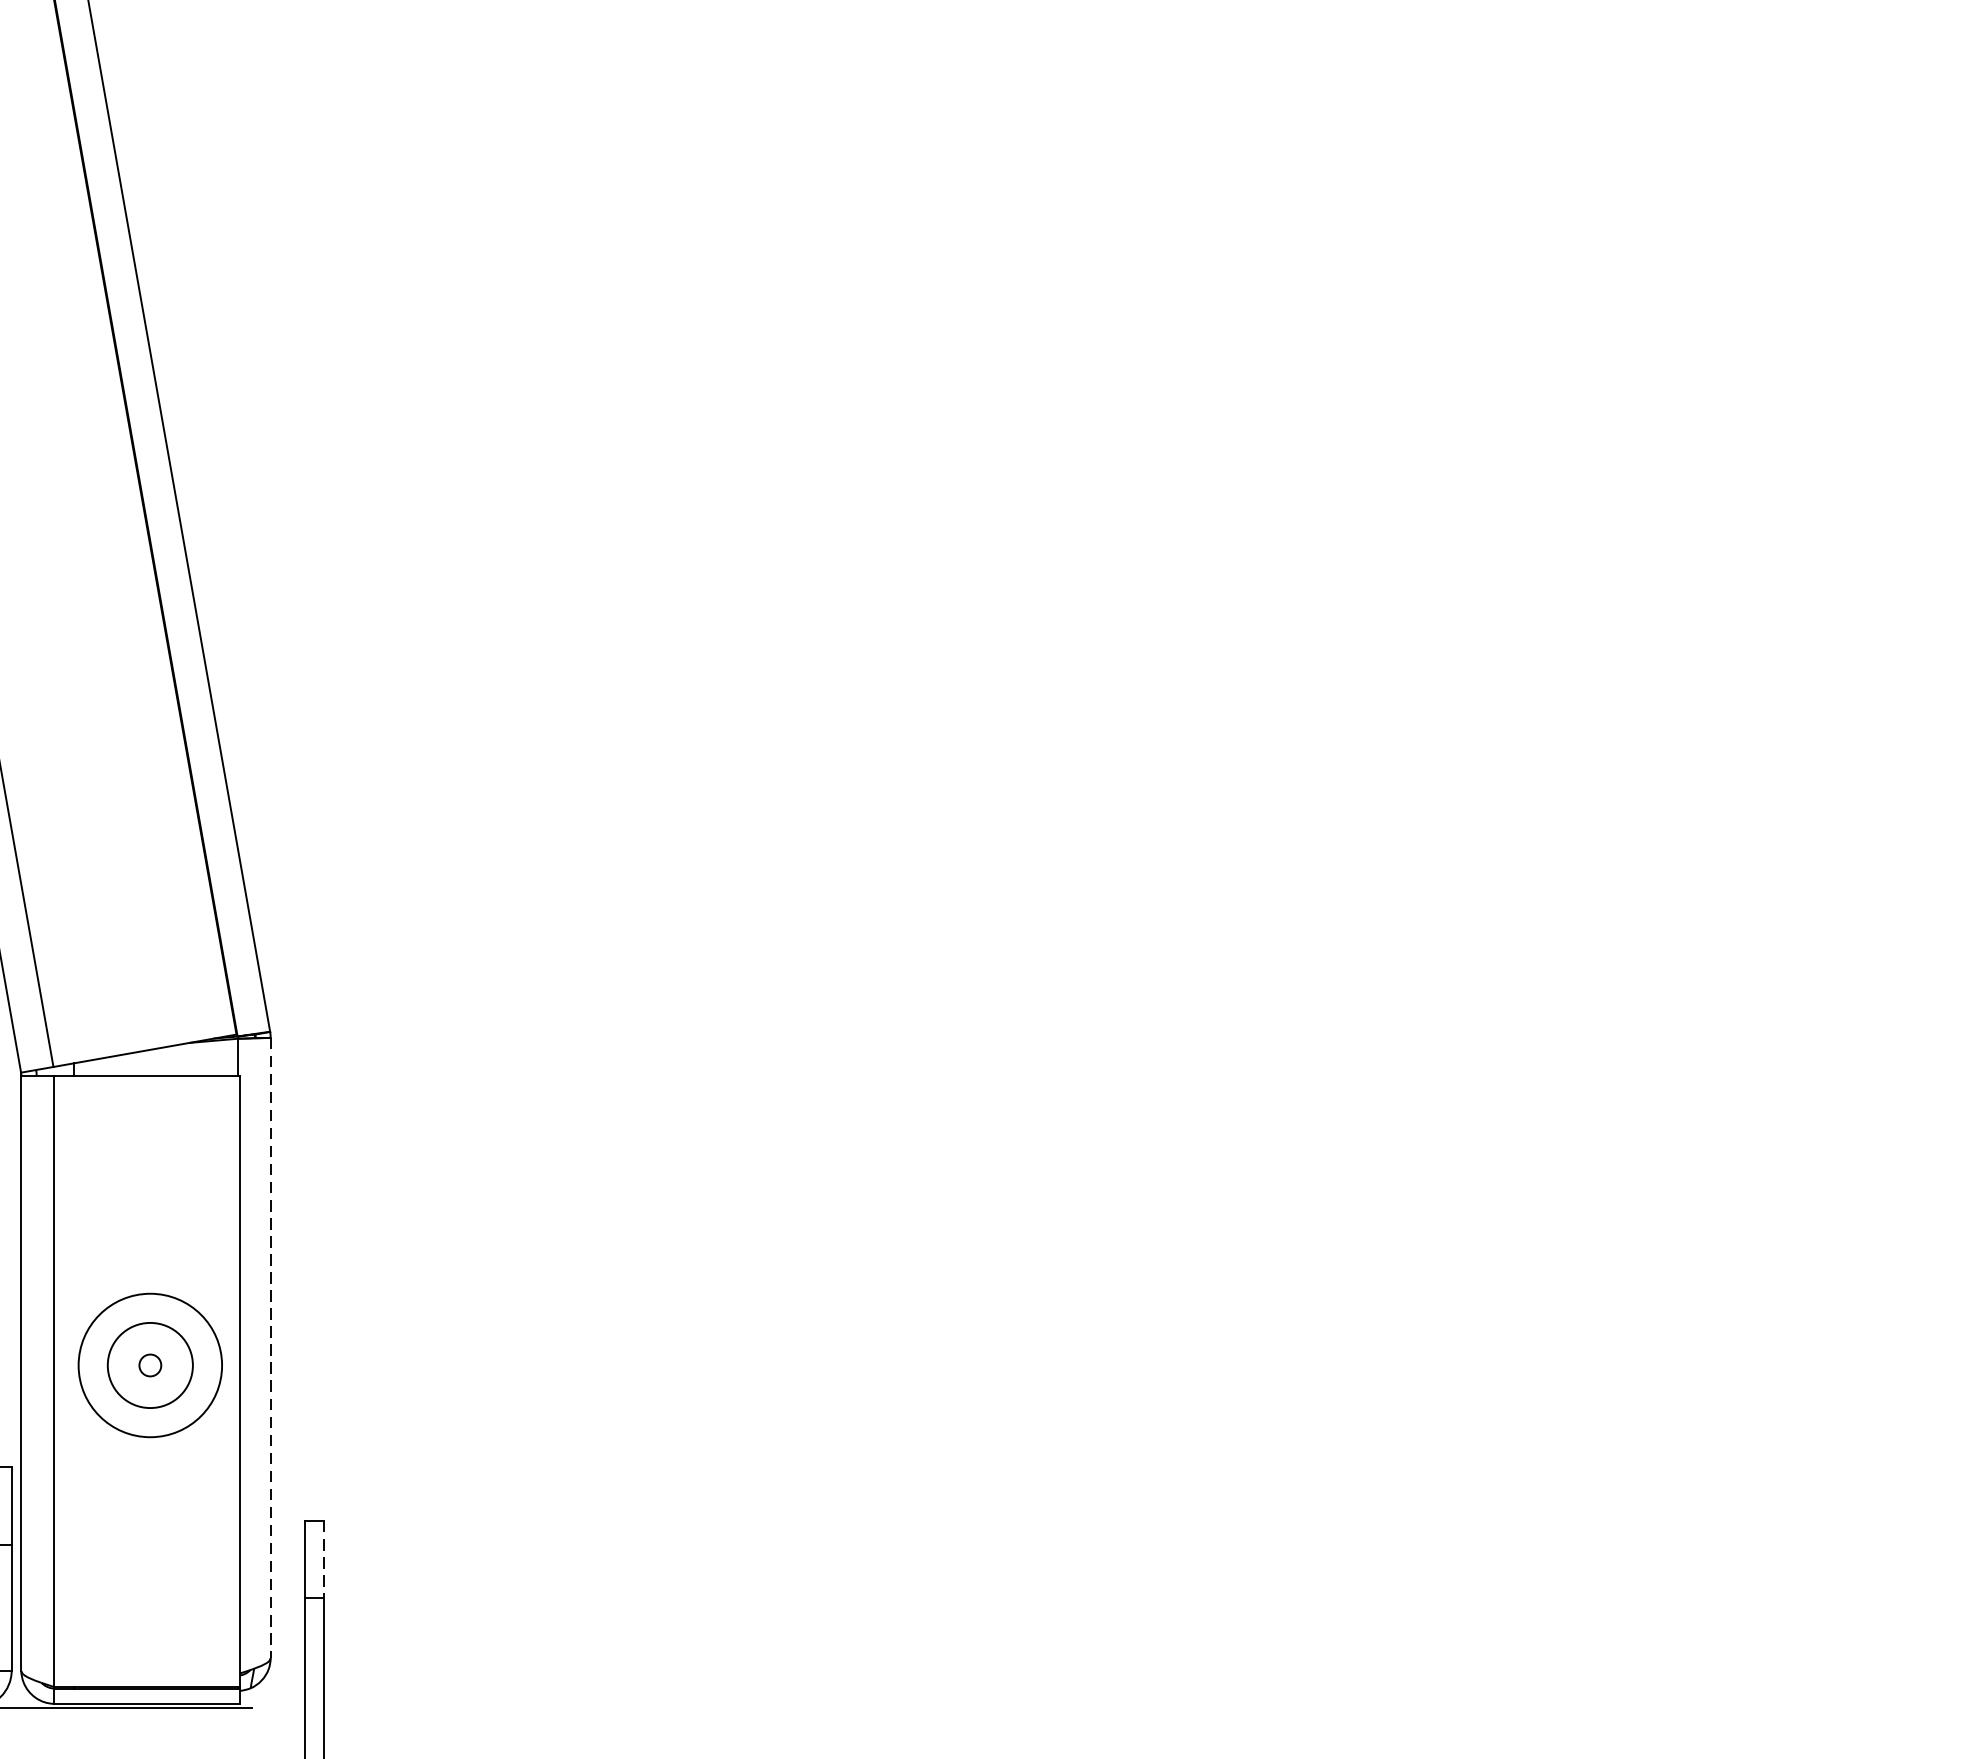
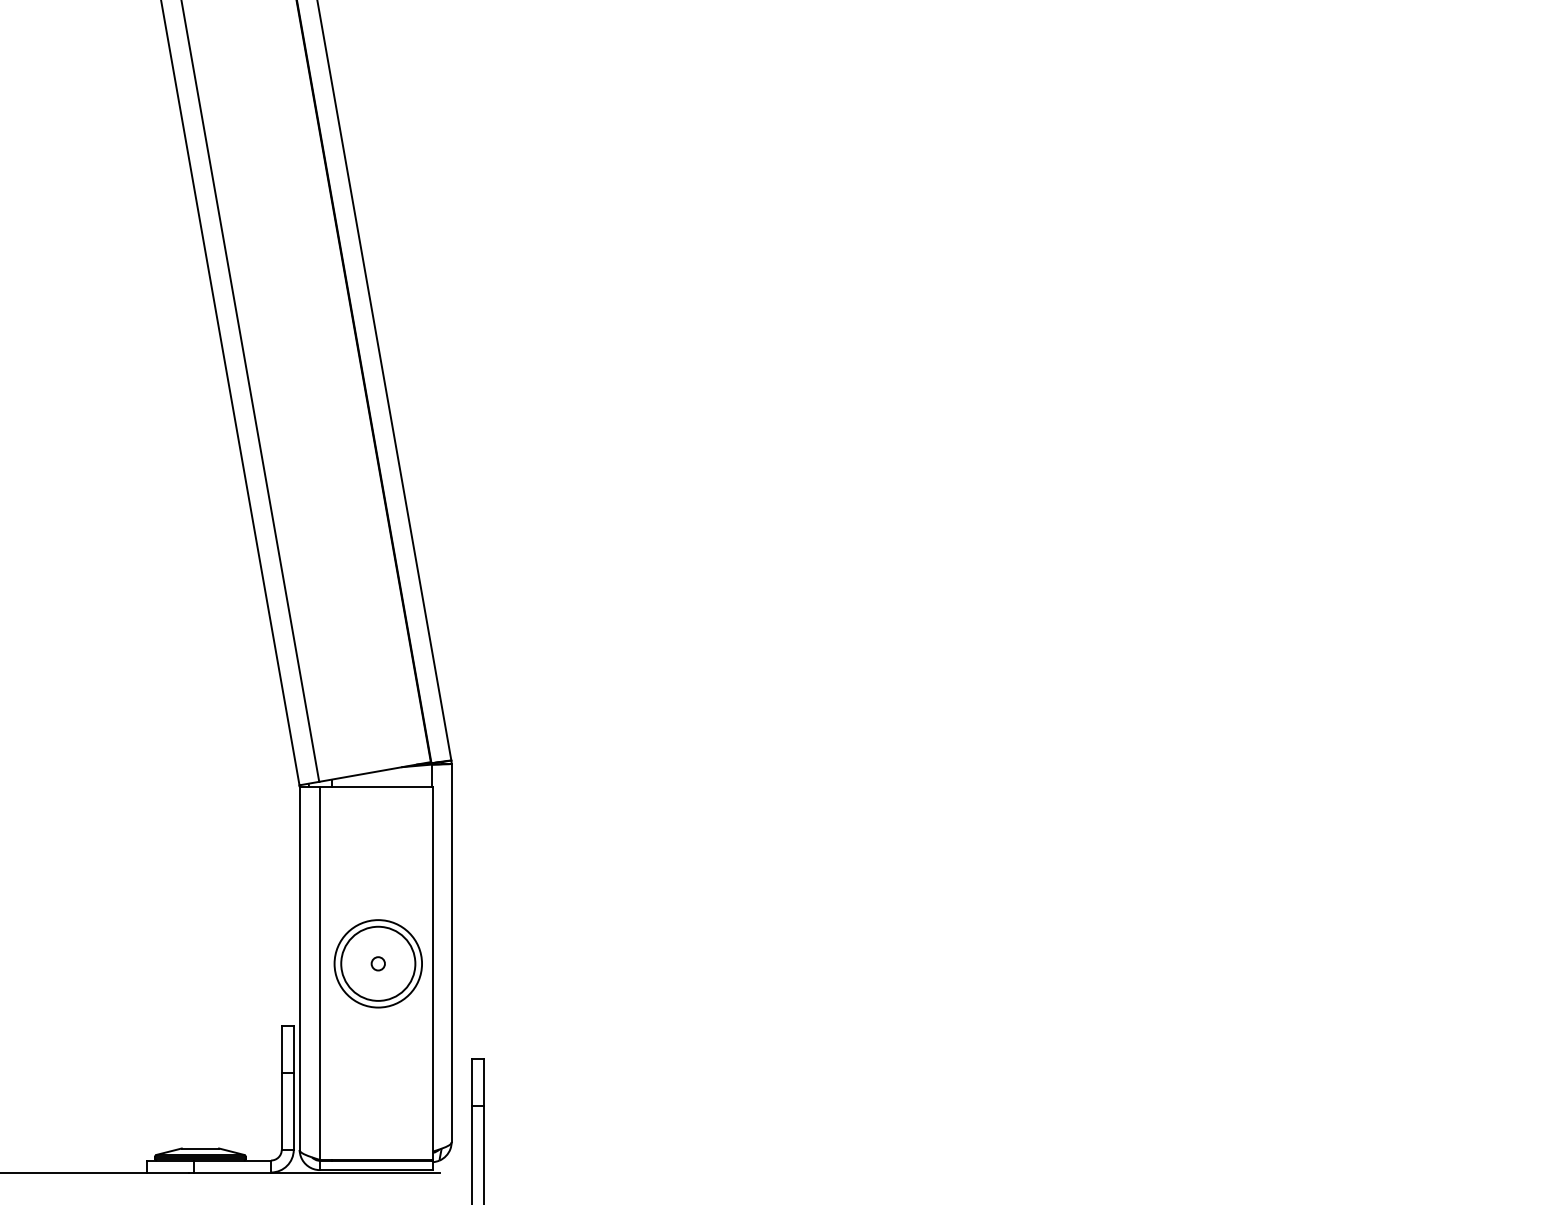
line: (270, 1348) -> (451, 953), dashed -> solid
circle: (150, 1364) -> (378, 963), size x1.43
line: (324, 1560) -> (484, 1082), dashed -> solid

